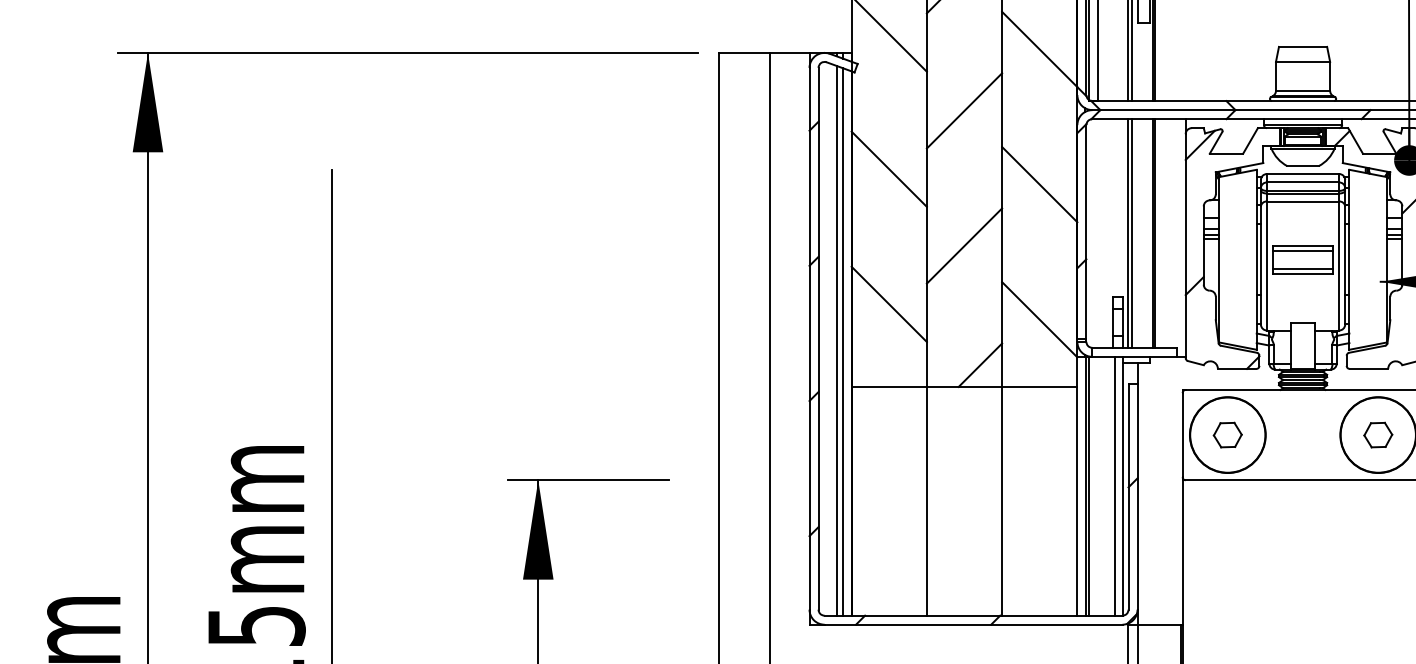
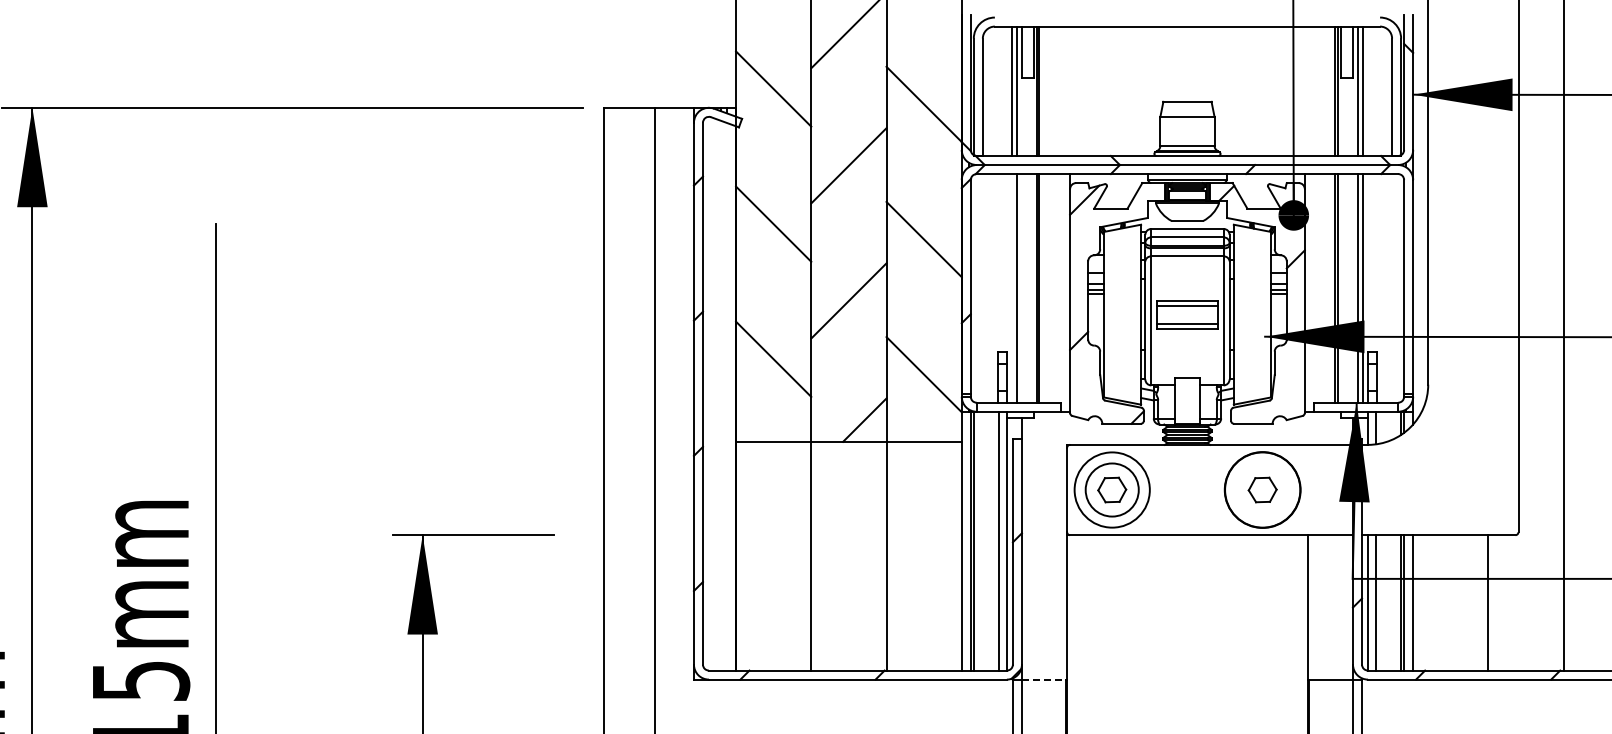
line: (1128, 233) -> (1012, 288), removed
line: (837, 340) -> (721, 395), removed
line: (843, 341) -> (727, 396), removed
circle: (1228, 434) -> (1112, 489), size x0.7
line: (1159, 624) -> (1043, 679), solid -> dashed

